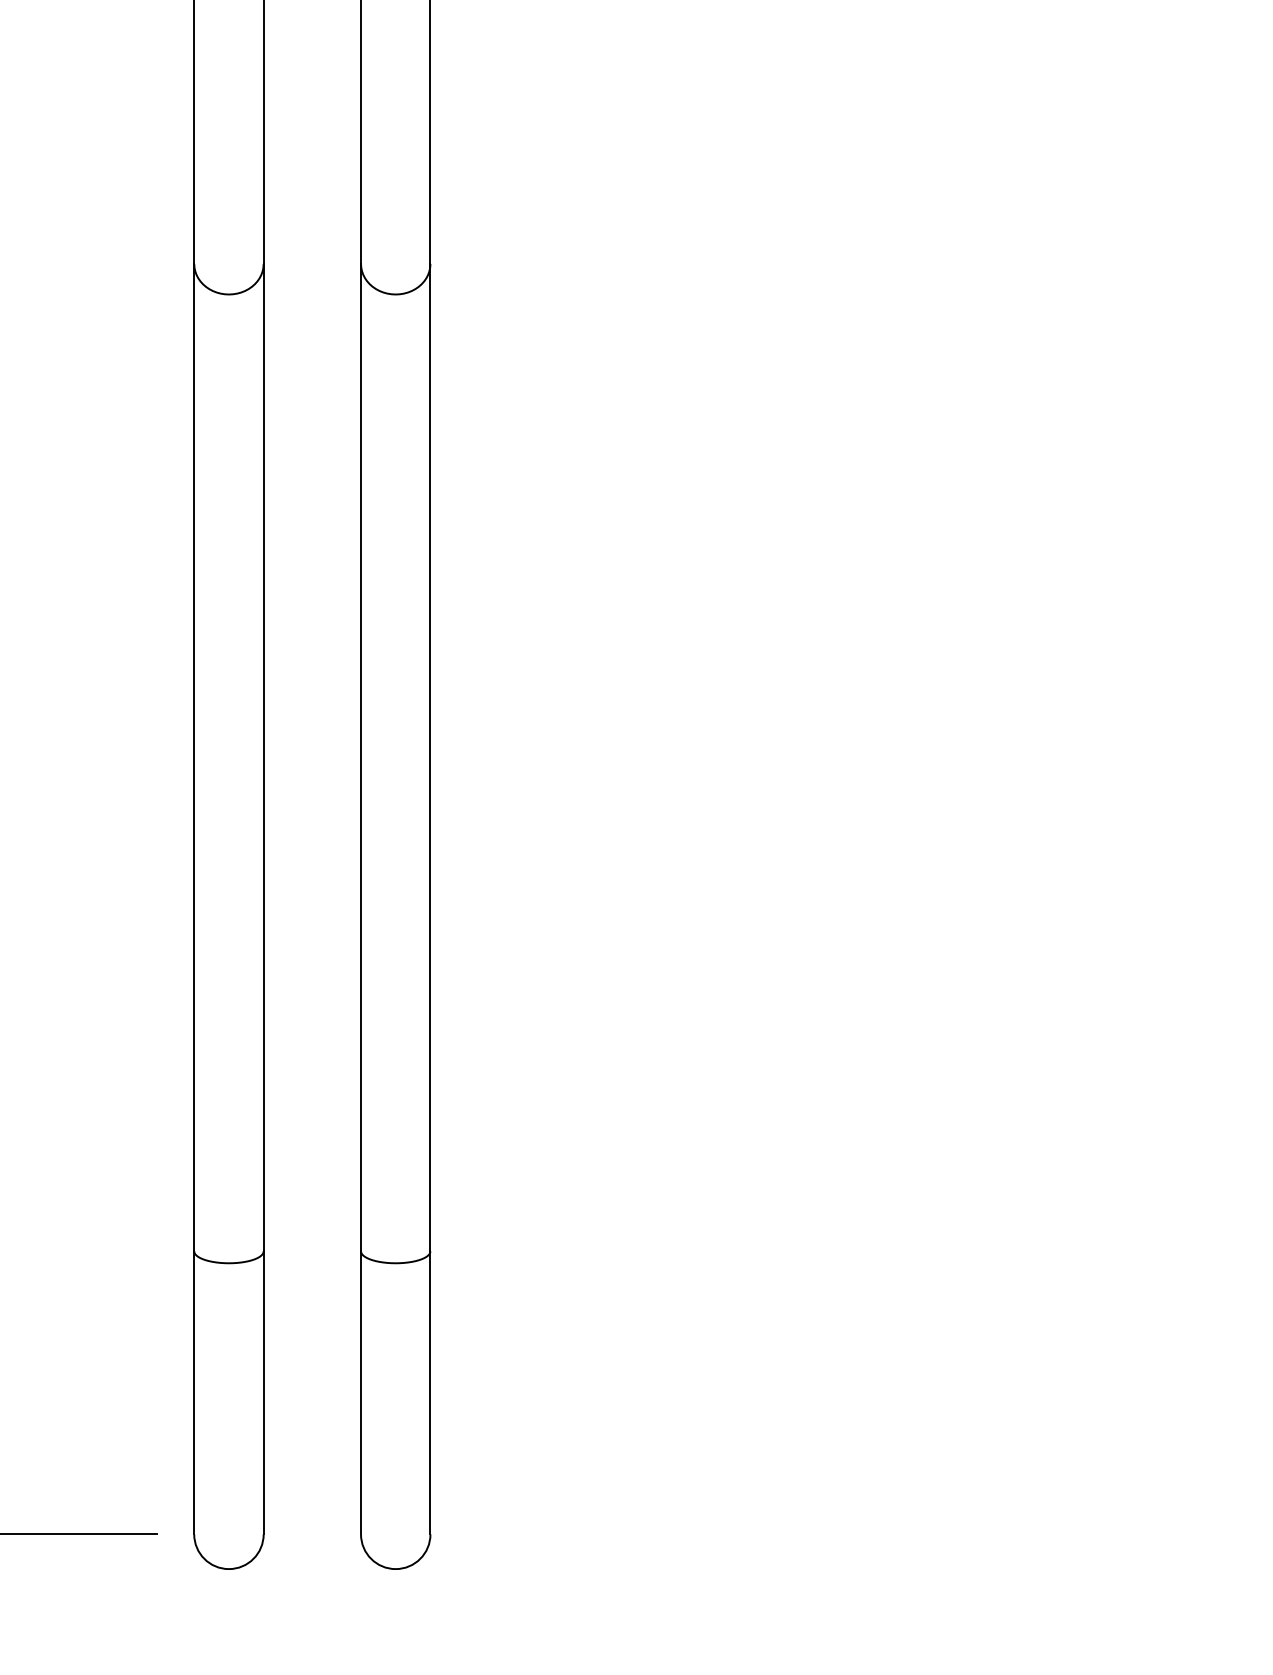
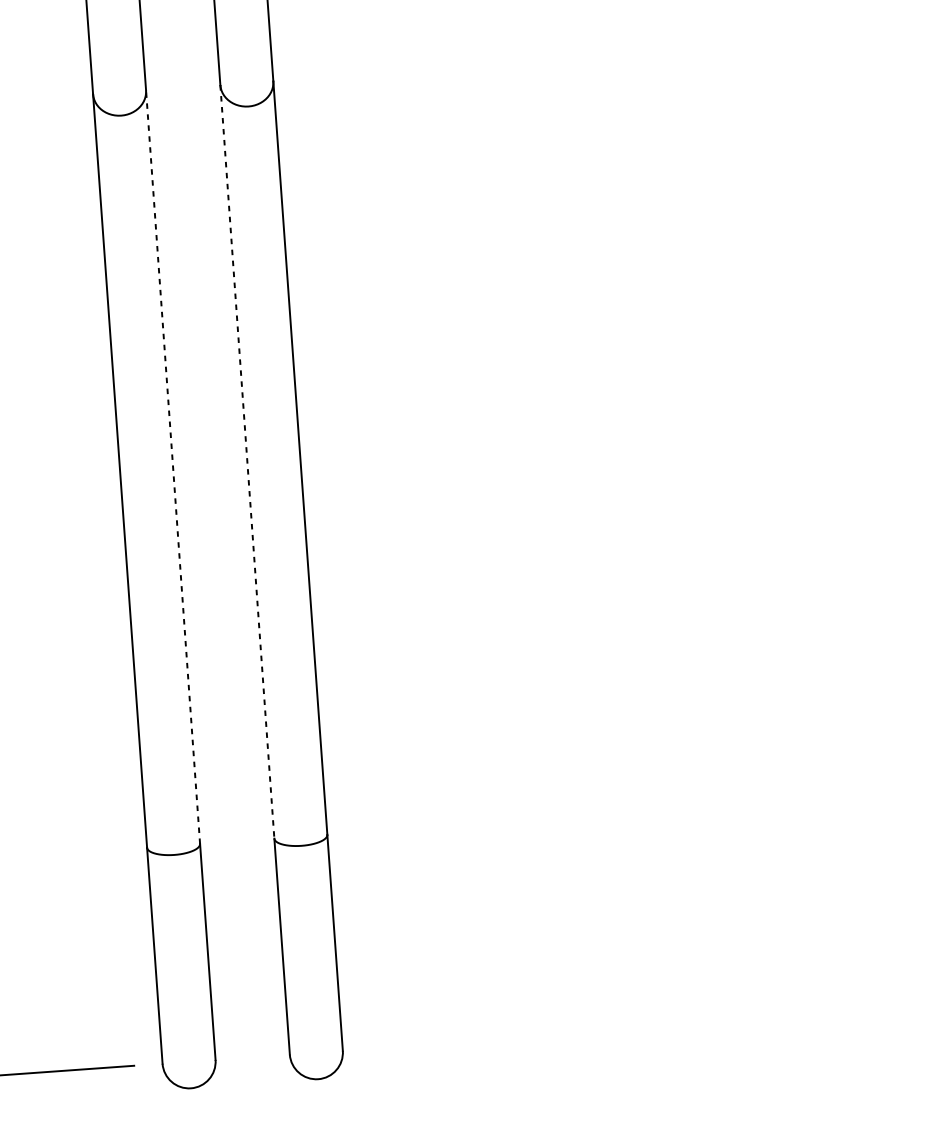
line: (263, 757) -> (172, 467), solid -> dashed
line: (361, 757) -> (247, 461), solid -> dashed

